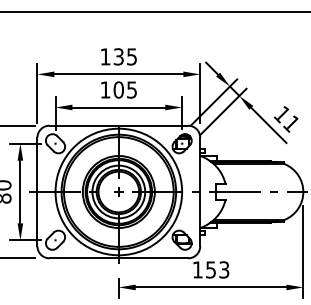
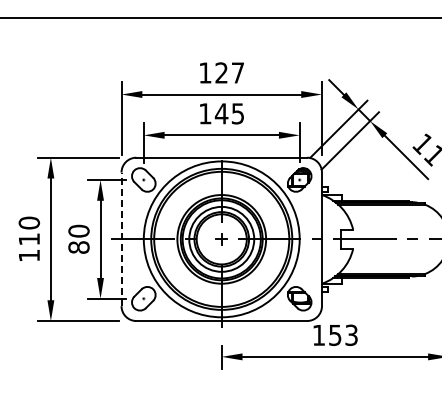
text: (125, 56) -> (229, 72), 135 -> 127
text: (118, 89) -> (221, 113), 105 -> 145
line: (37, 192) -> (121, 239), solid -> dashed

